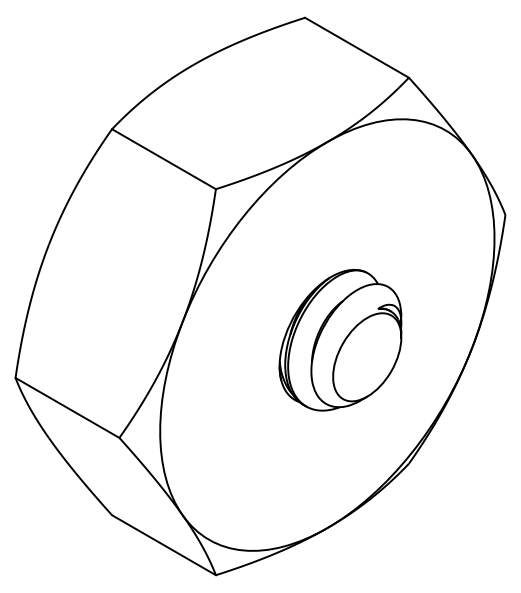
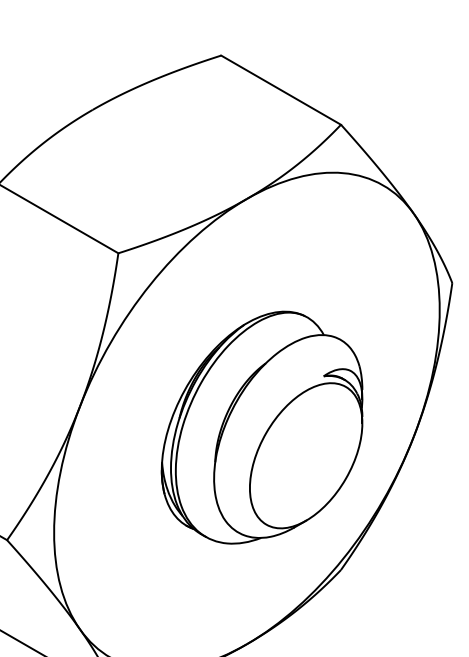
part: (340, 339) -> (262, 426), size x1.43

